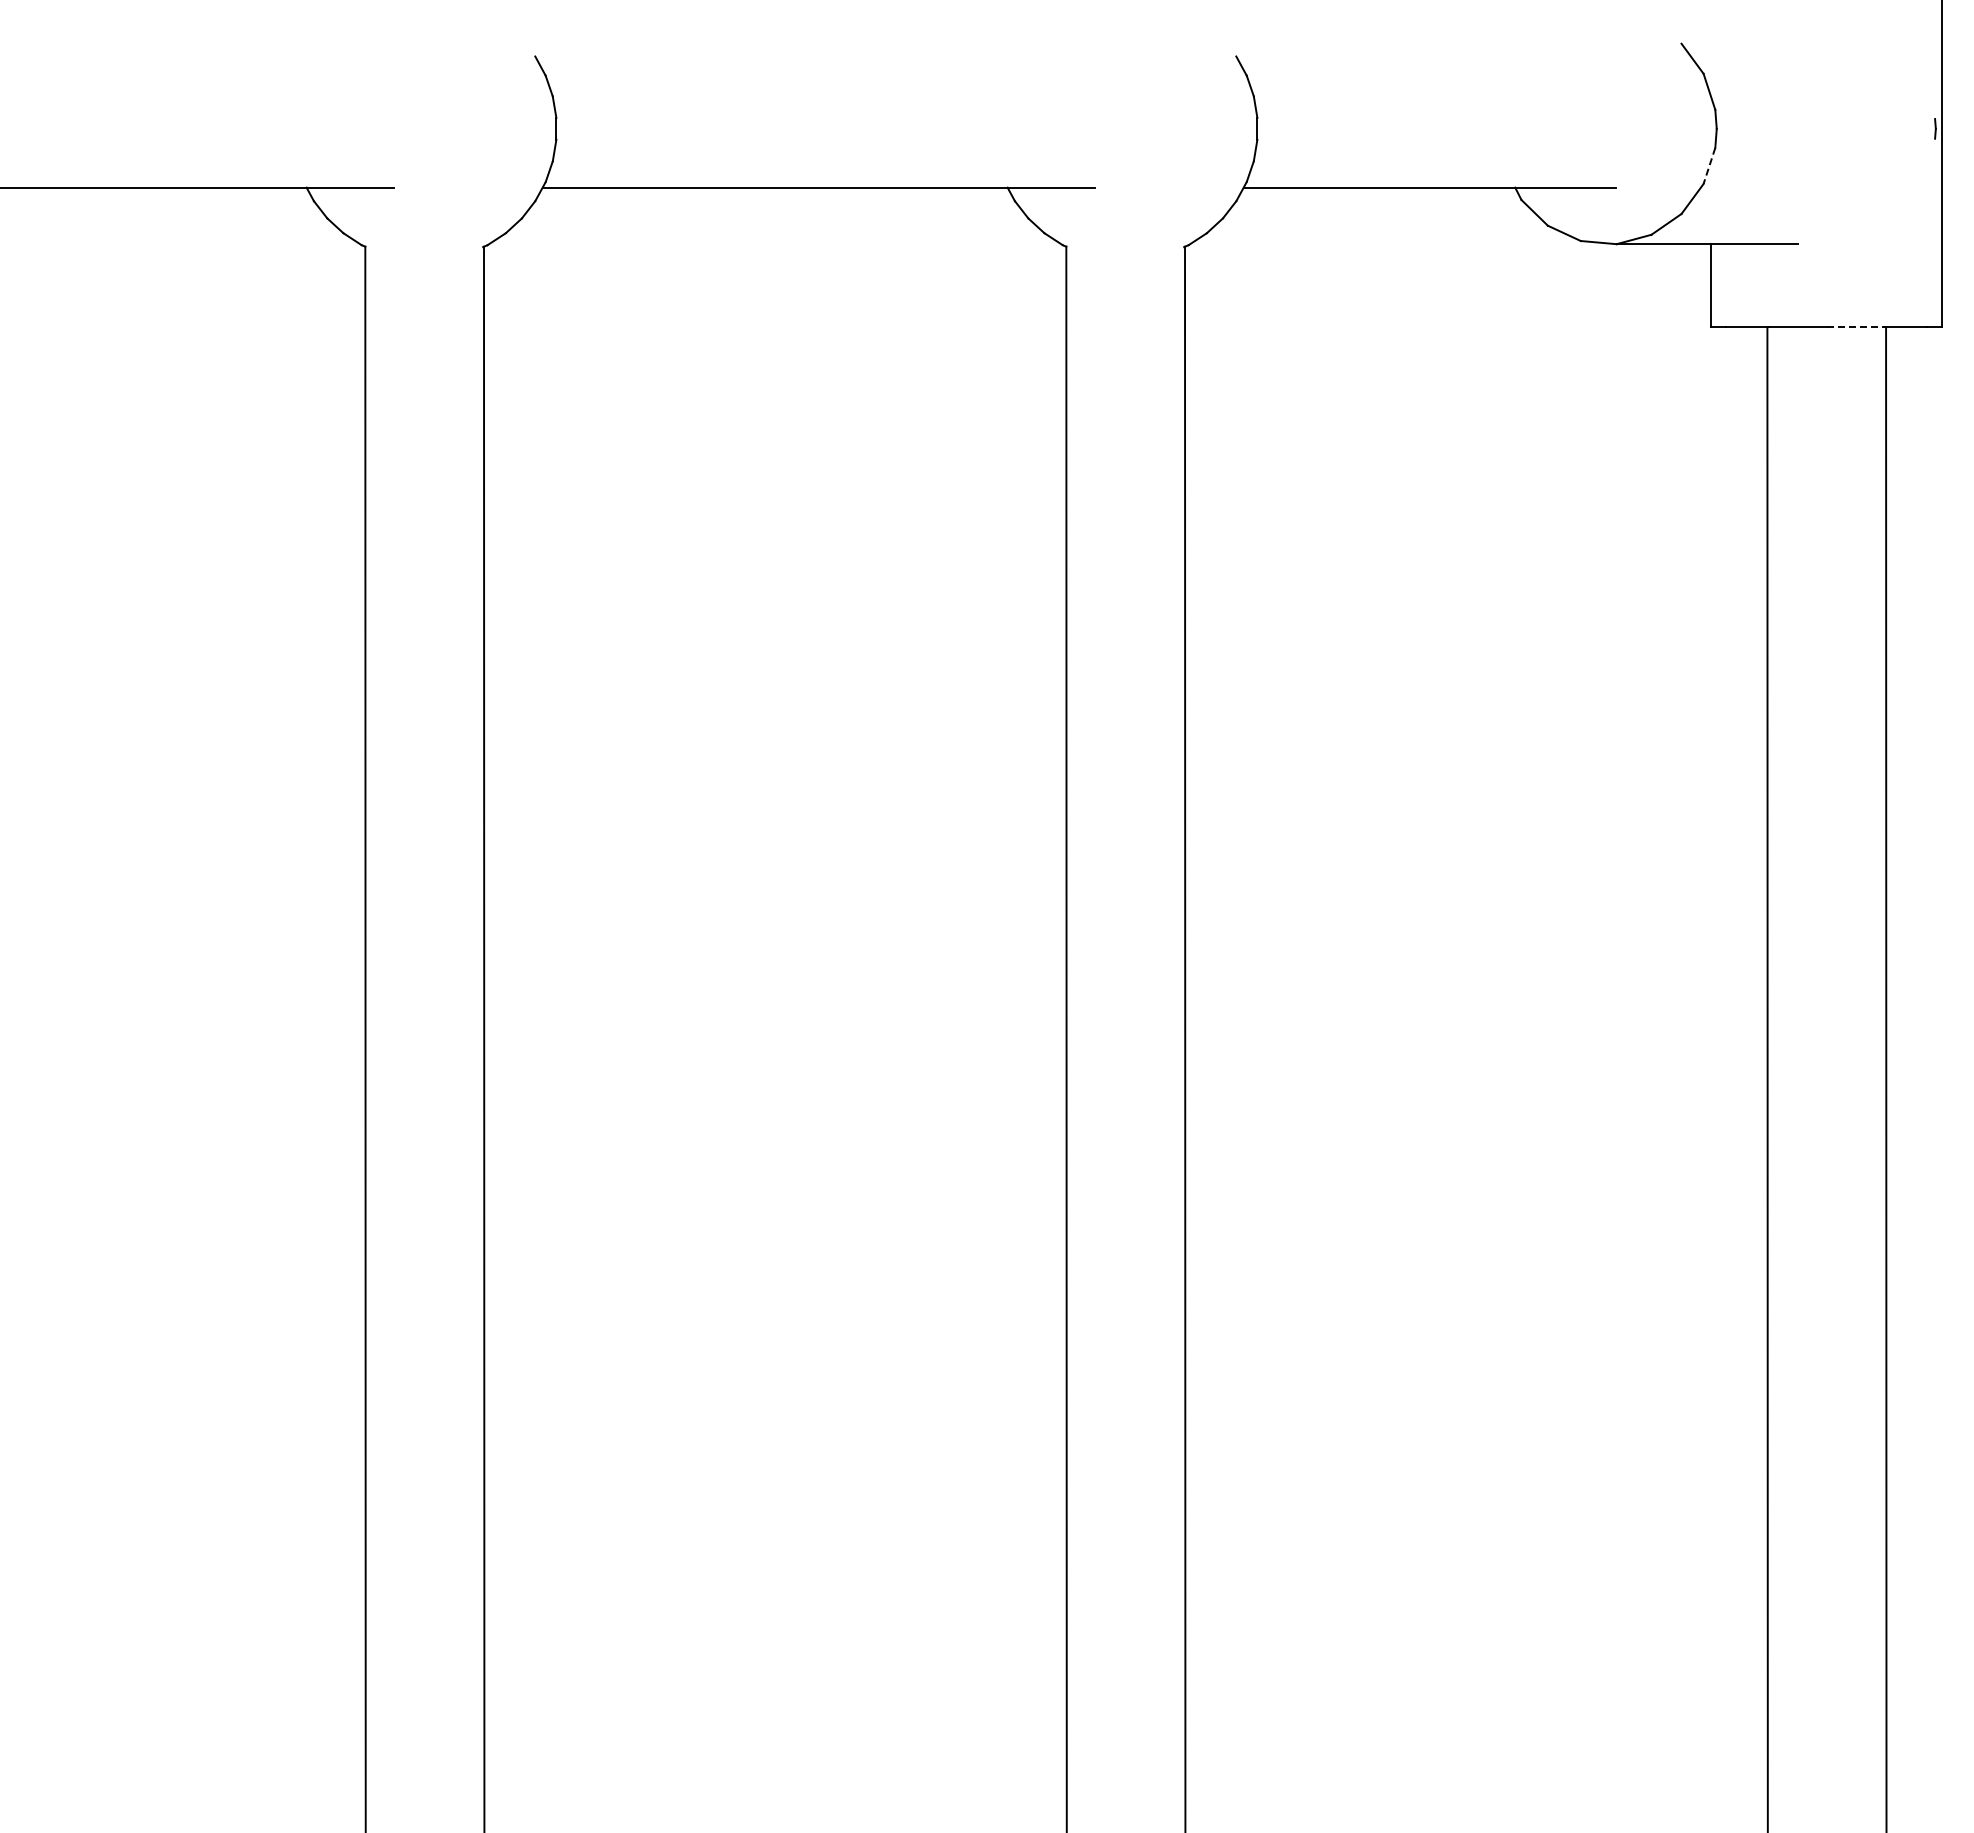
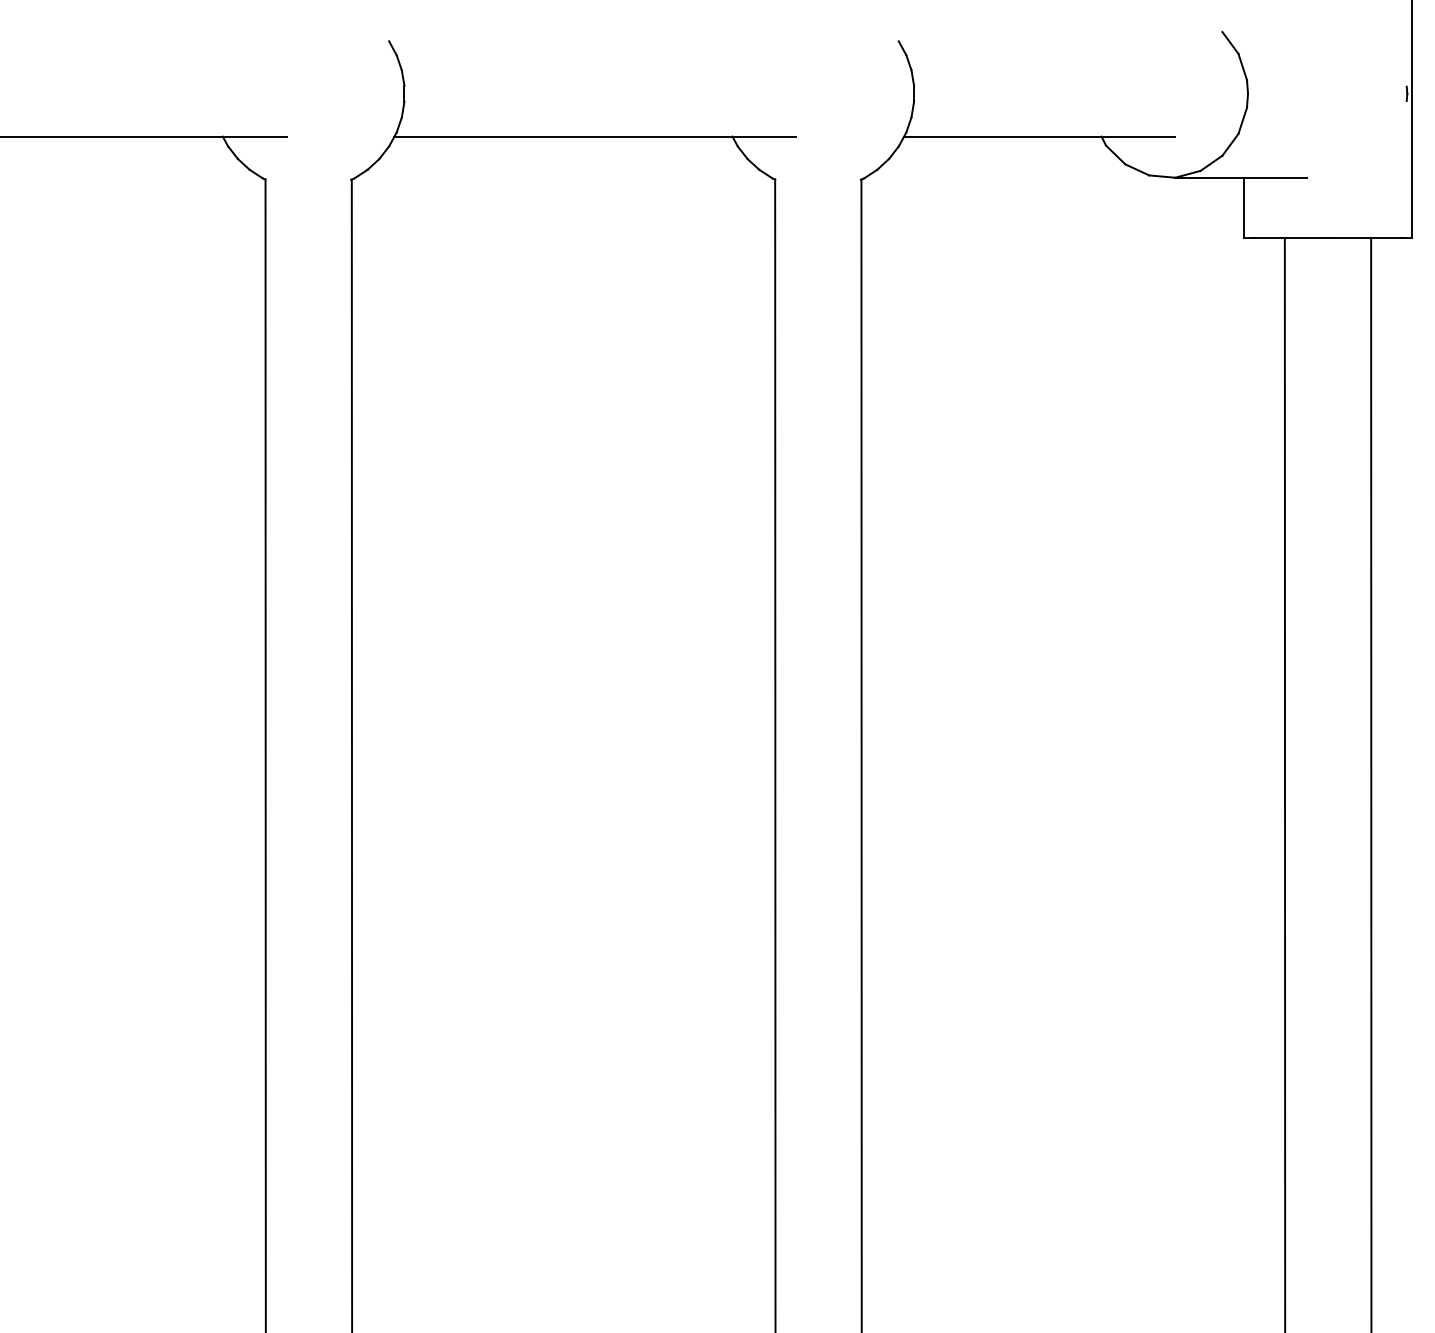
line: (1709, 165) -> (1242, 120), dashed -> solid
line: (1855, 327) -> (1348, 238), dashed -> solid

